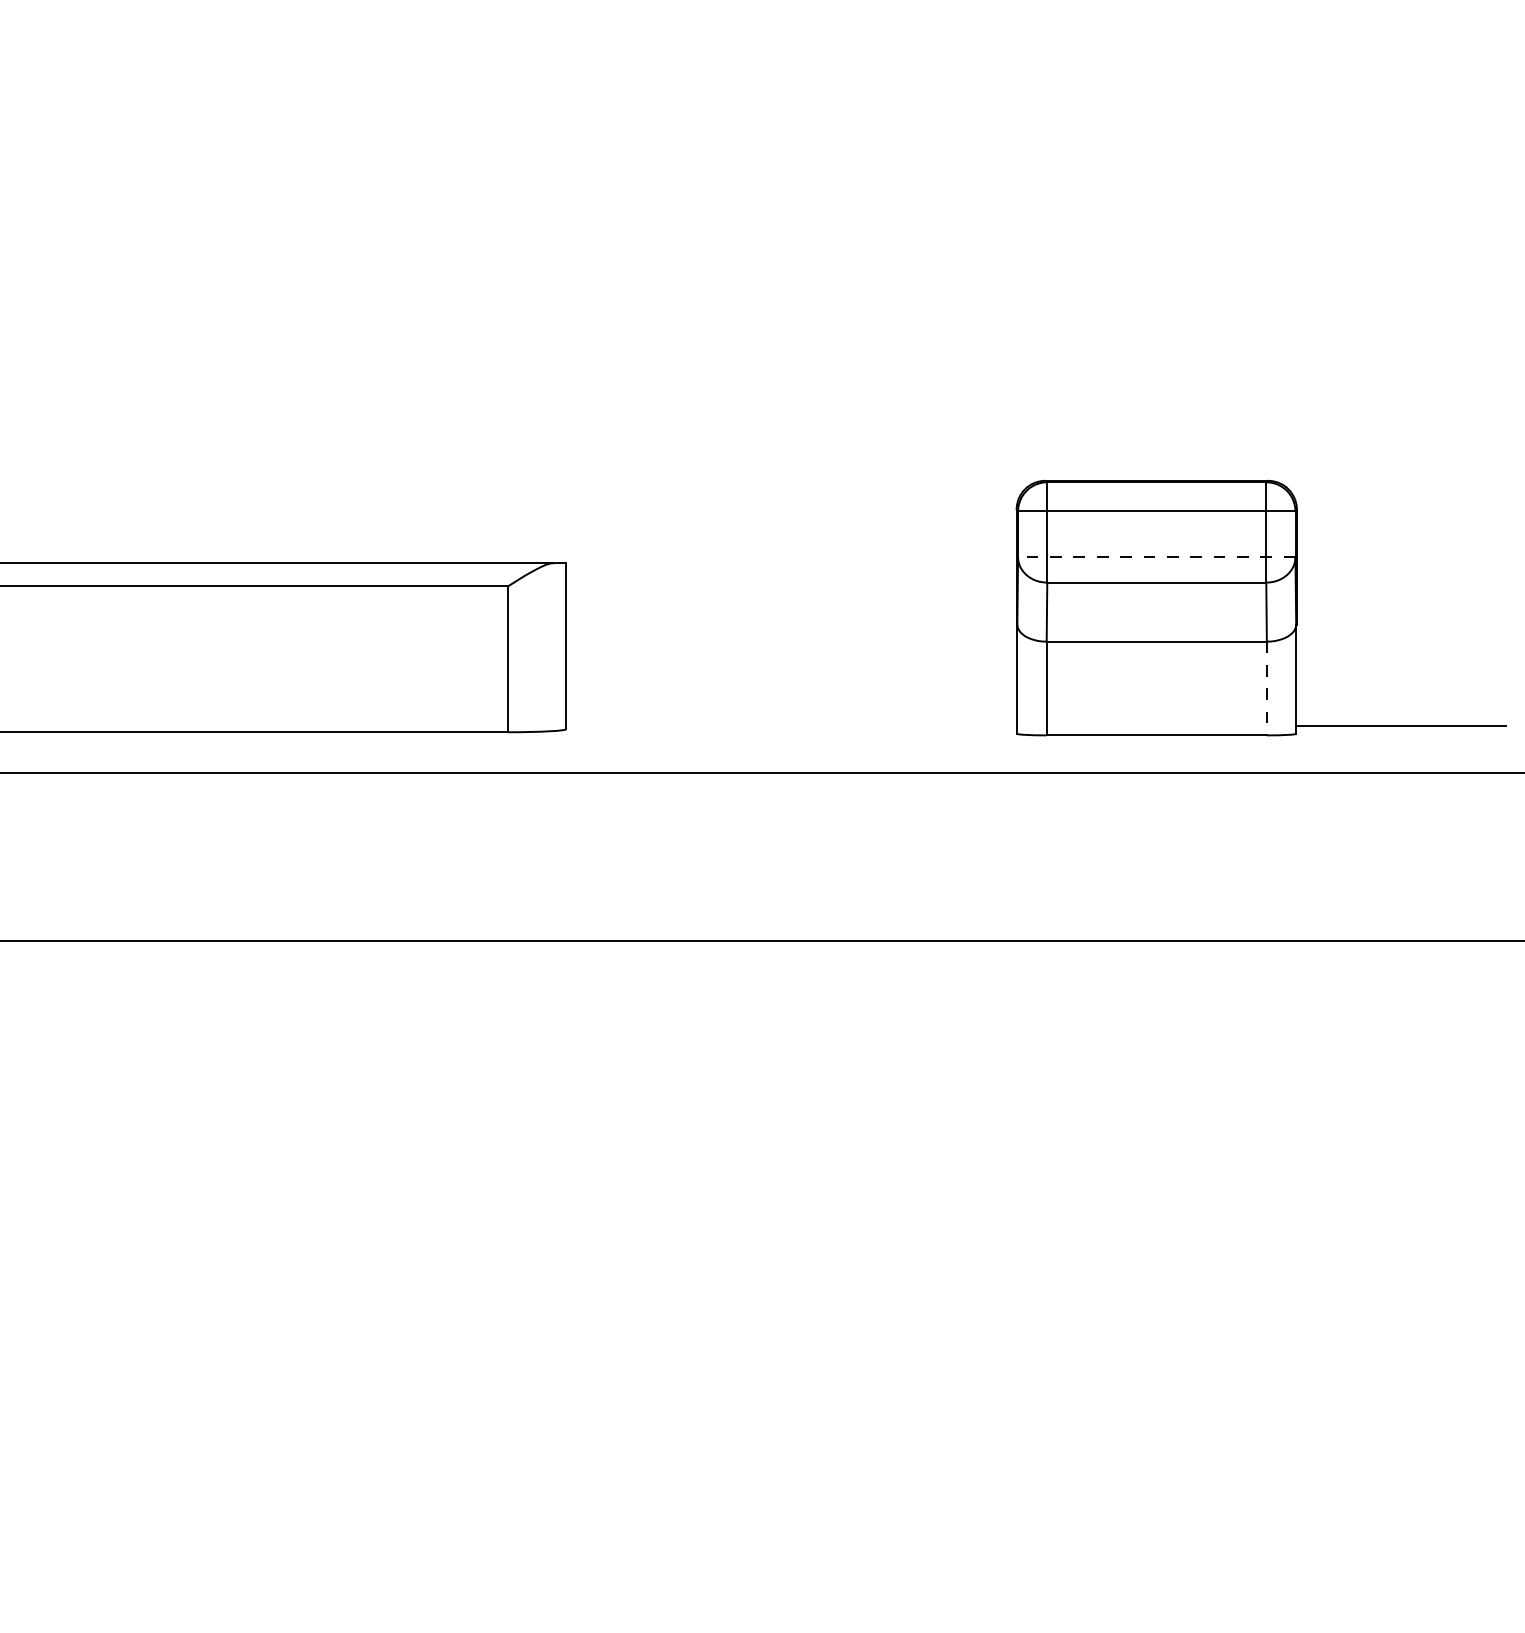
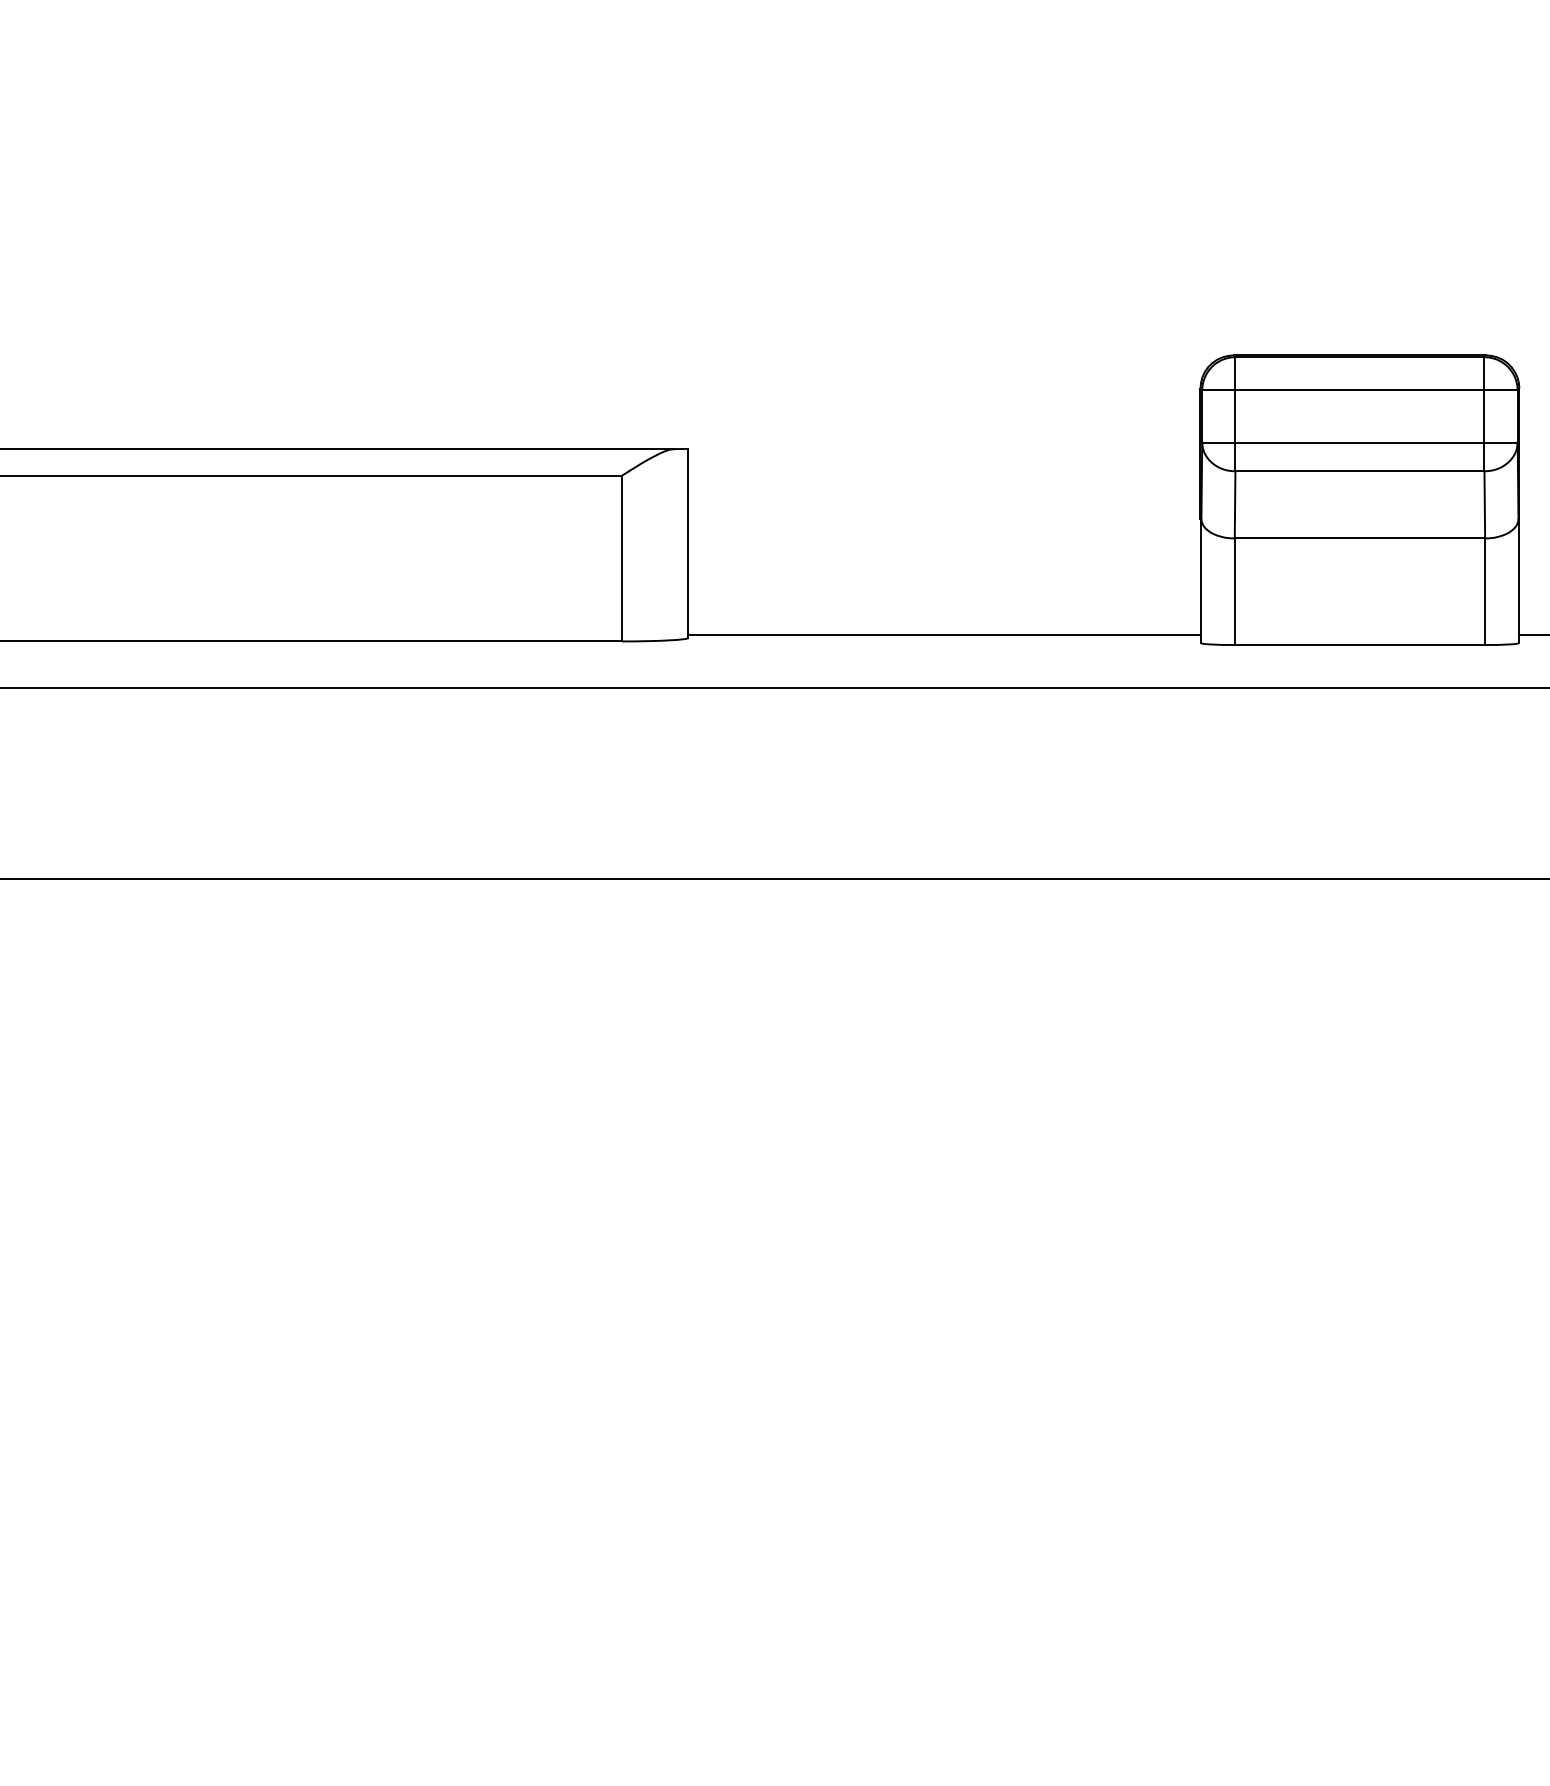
line: (1156, 557) -> (1359, 442), dashed -> solid
line: (1266, 688) -> (1484, 591), dashed -> solid
line: (791, 726) -> (944, 634), added

